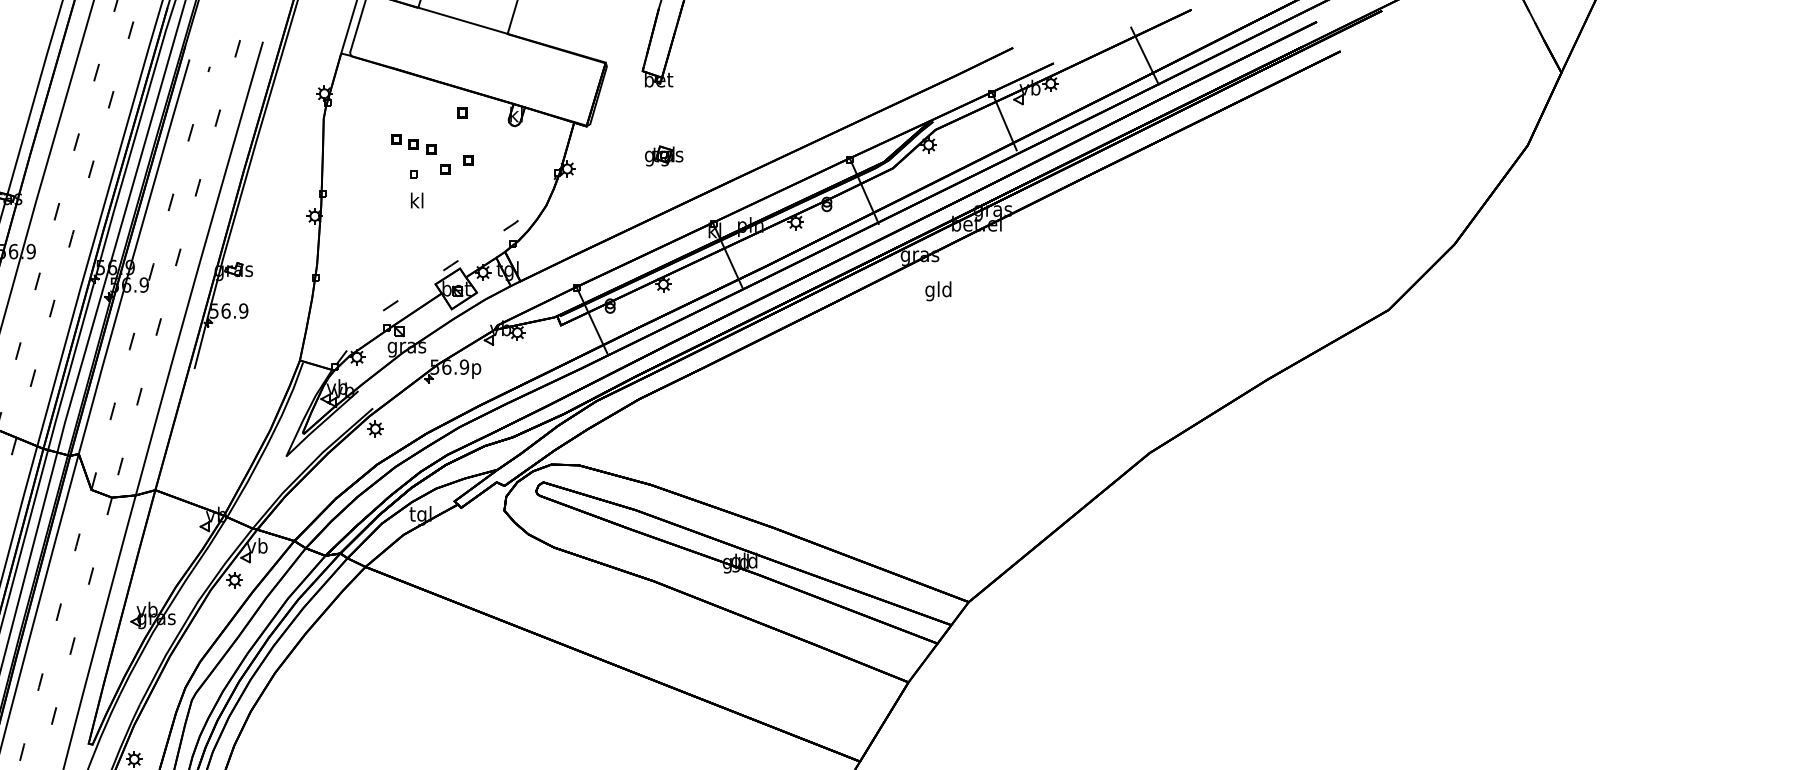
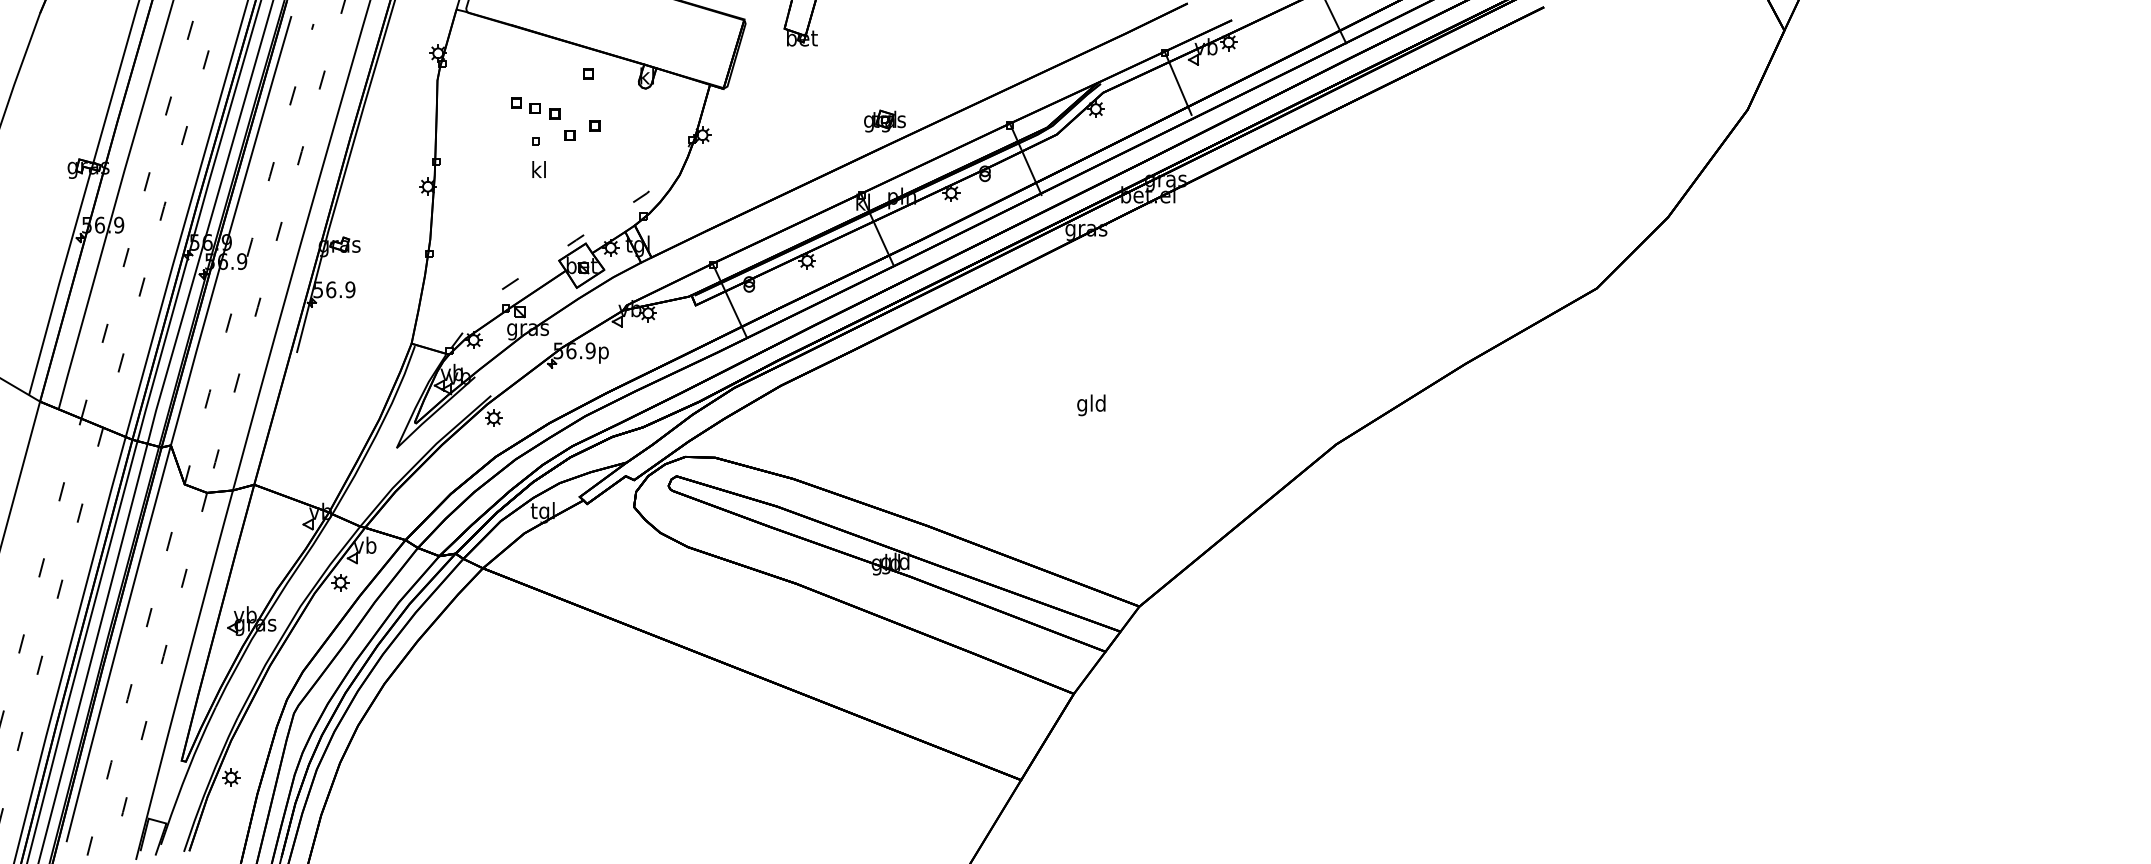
part: (663, 155) -> (884, 120), moved
text: (938, 291) -> (1091, 405), moved

